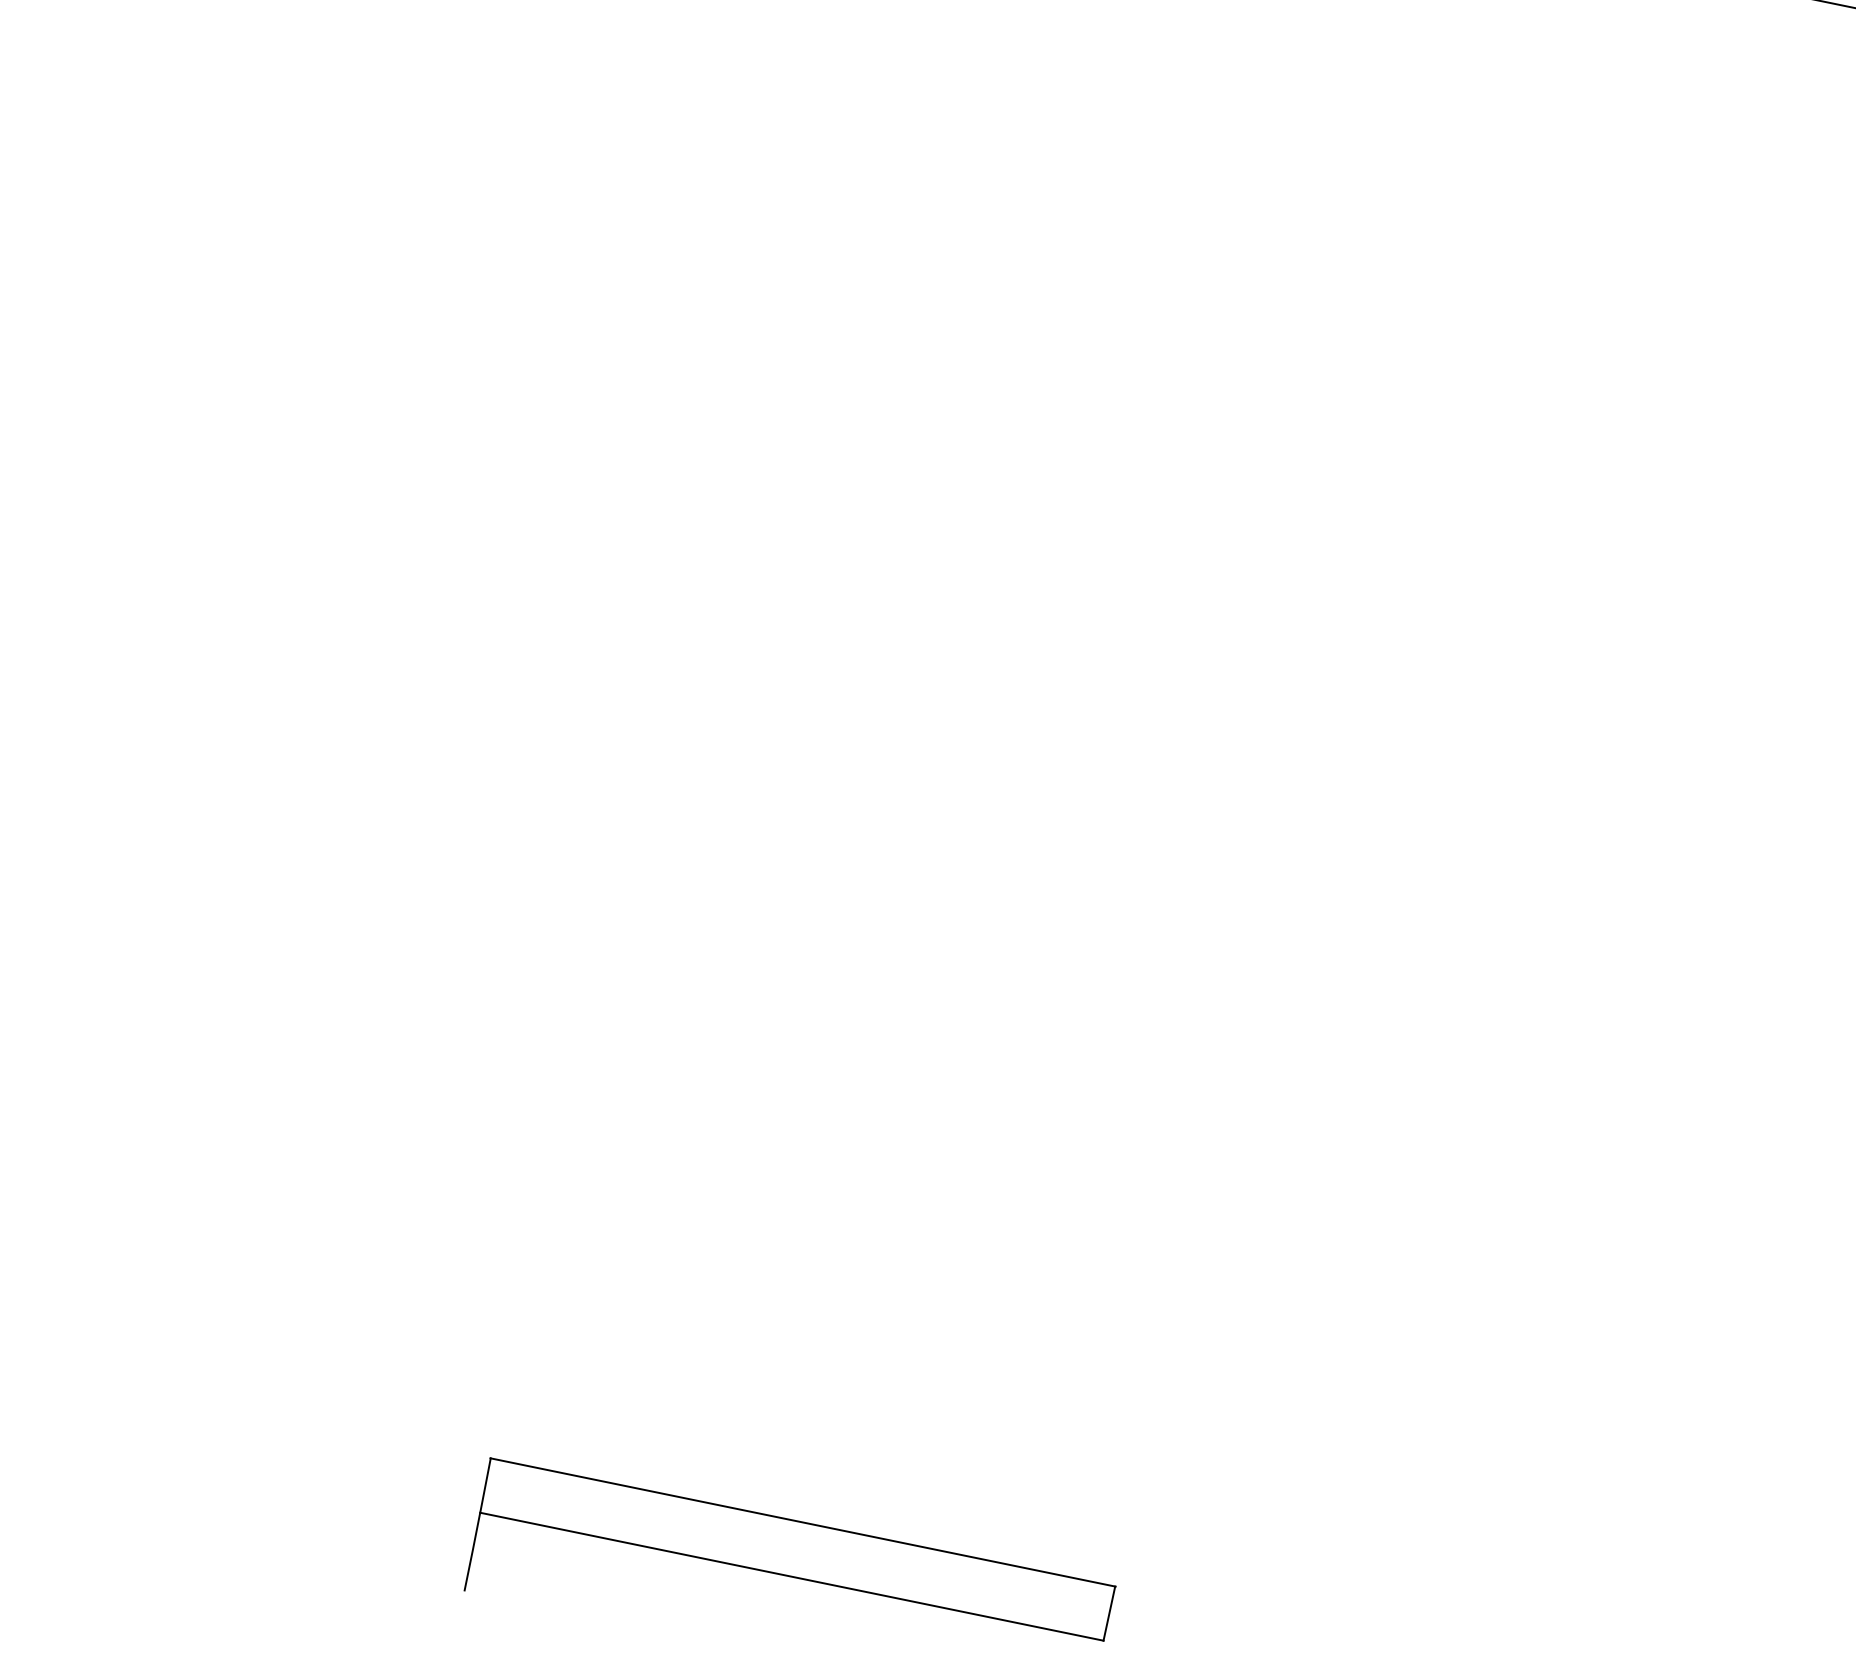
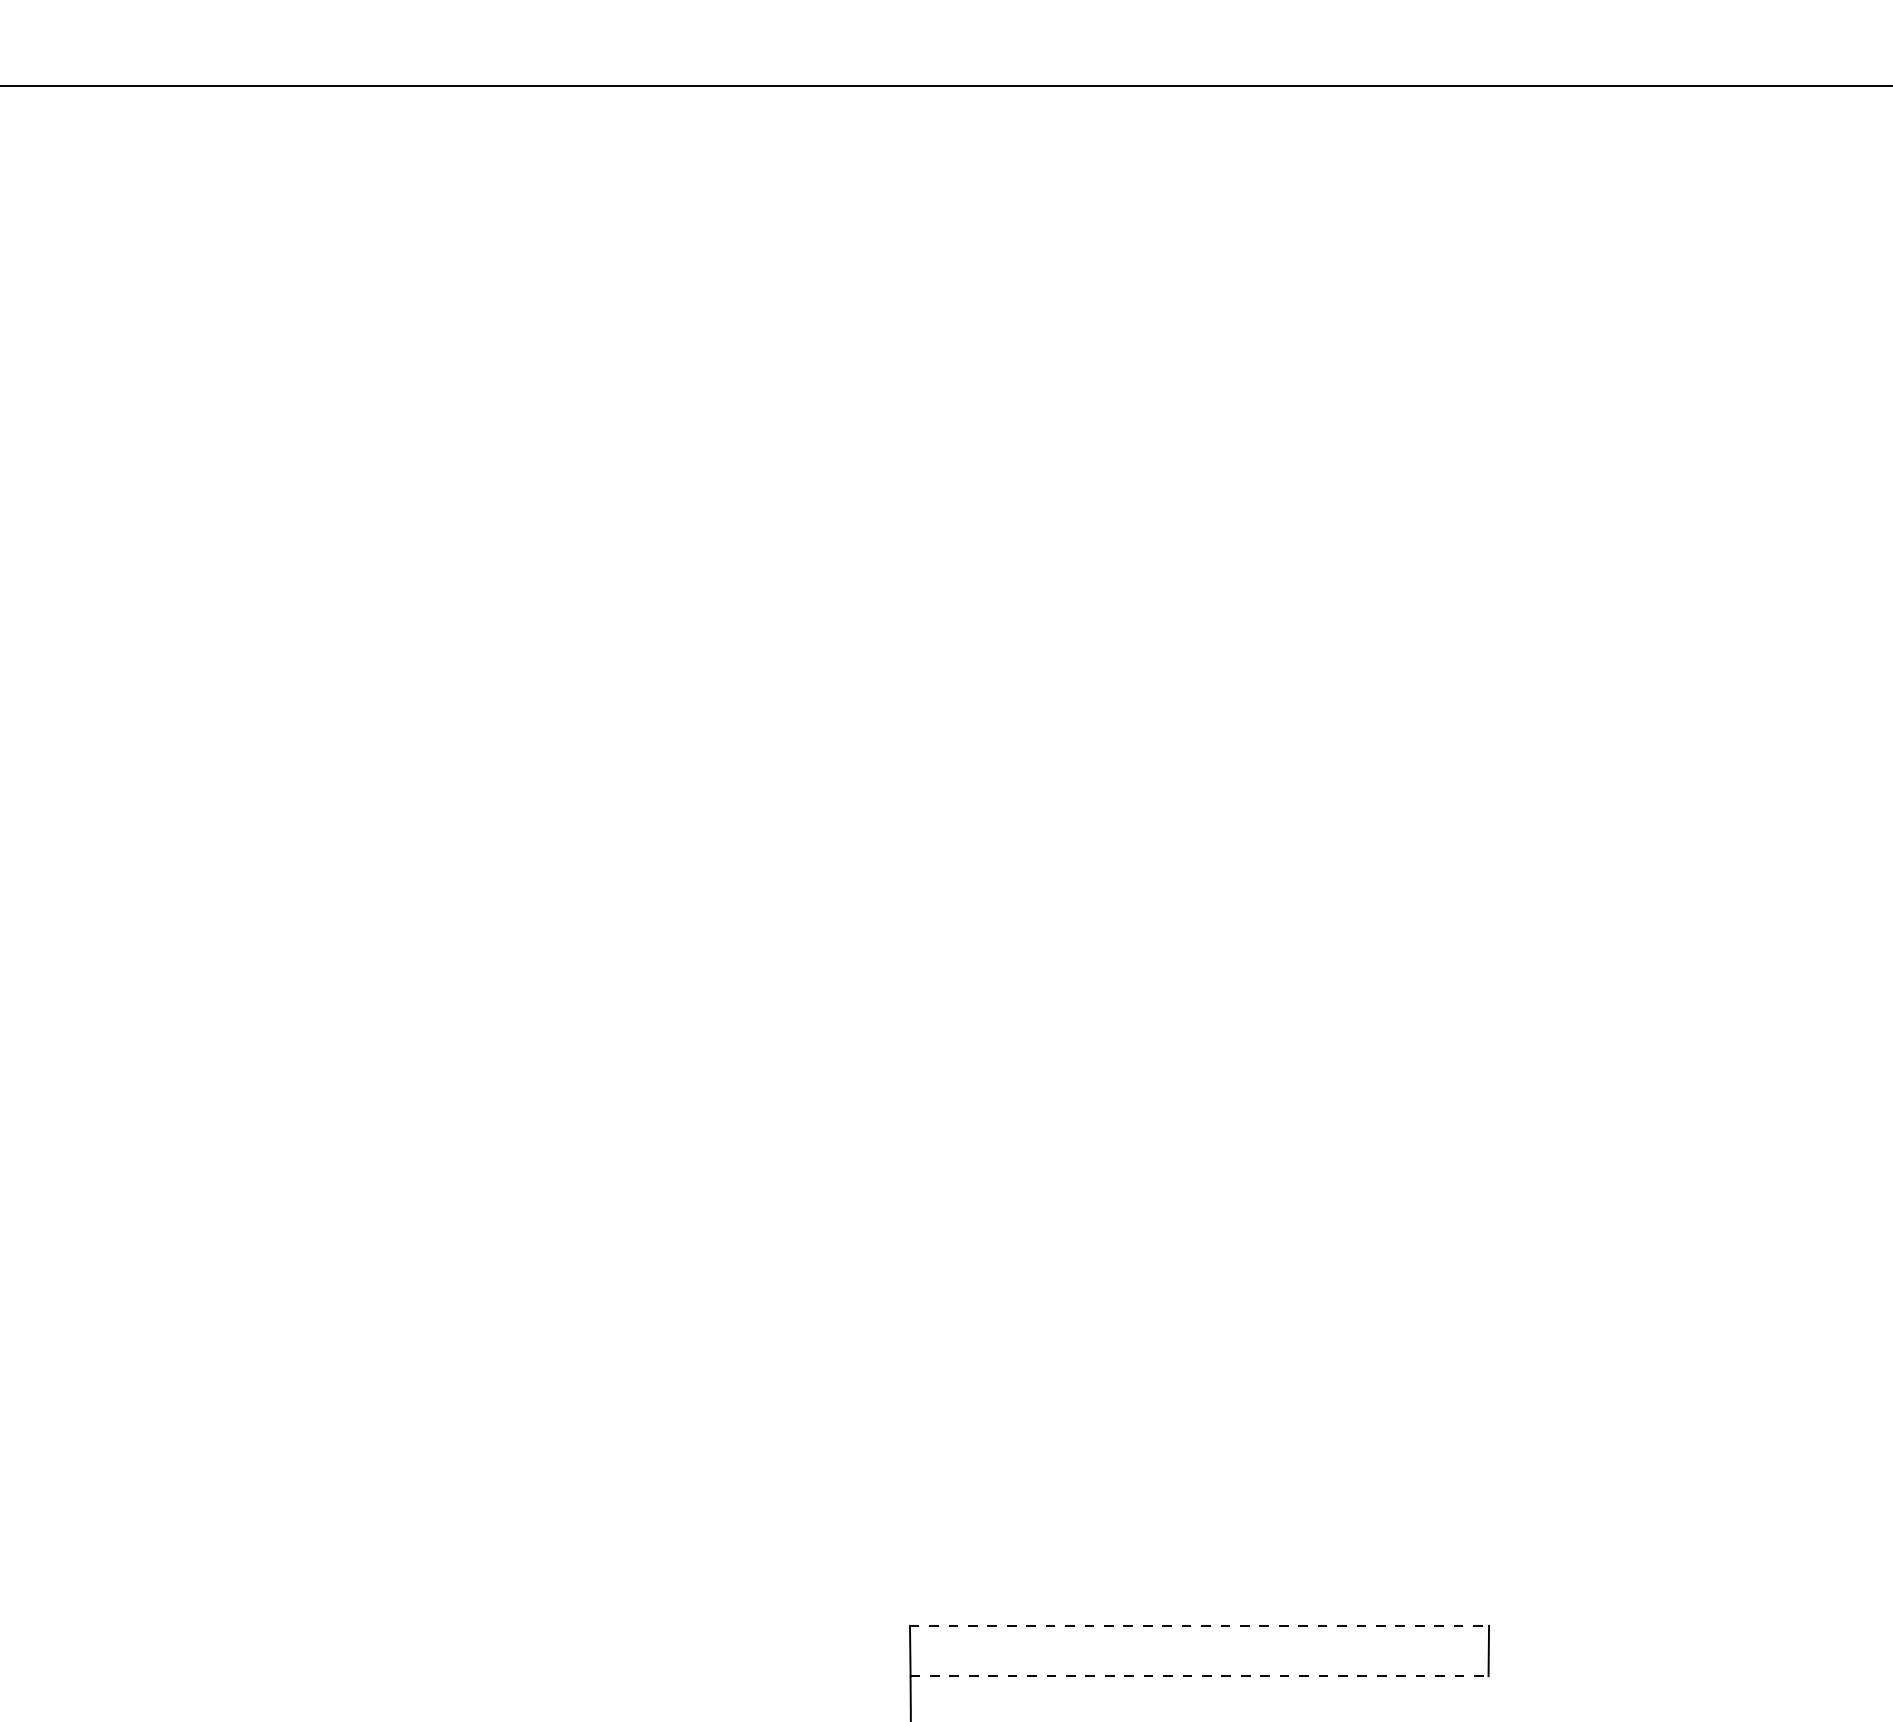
line: (803, 1522) -> (1199, 1625), solid -> dashed
line: (791, 1577) -> (1199, 1676), solid -> dashed

